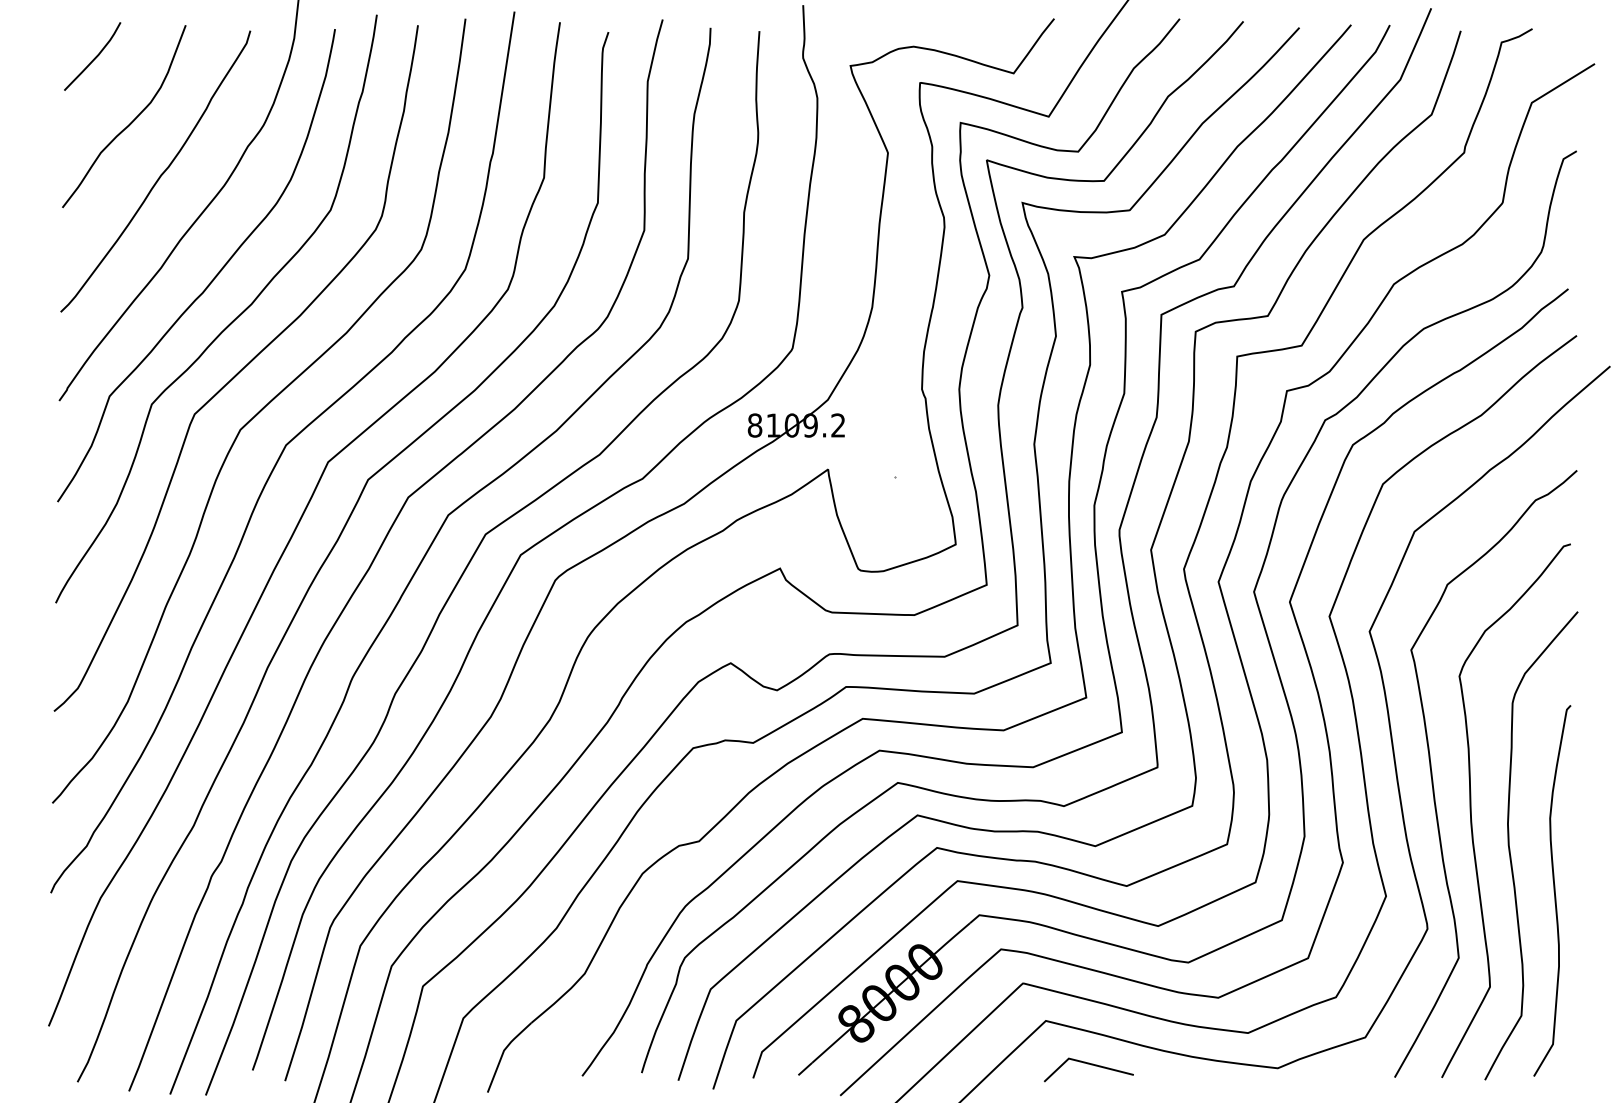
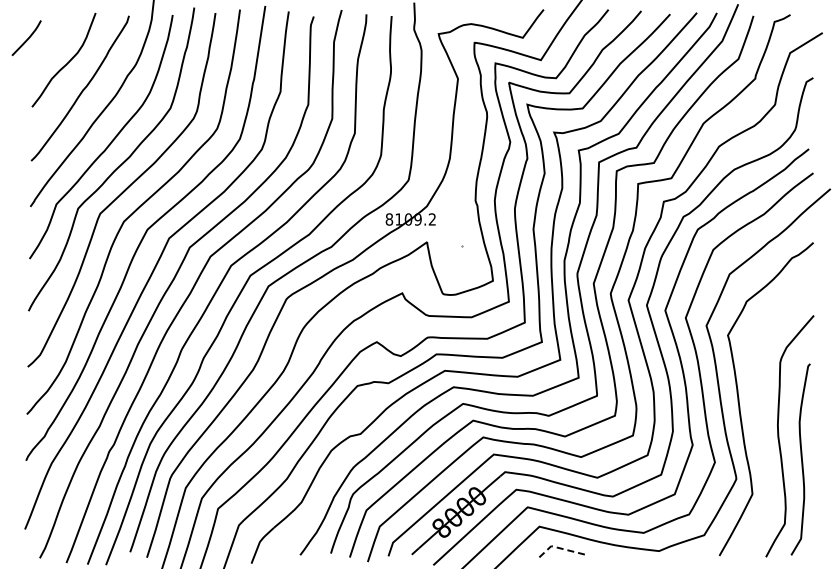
curve: (94, 57) -> (27, 38), moved
curve: (1472, 811) -> (759, 418), removed
line: (1080, 1061) -> (557, 547), solid -> dashed

